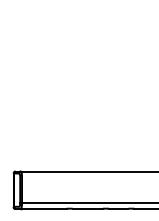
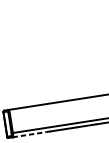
line: (43, 208) -> (29, 134), solid -> dashed

